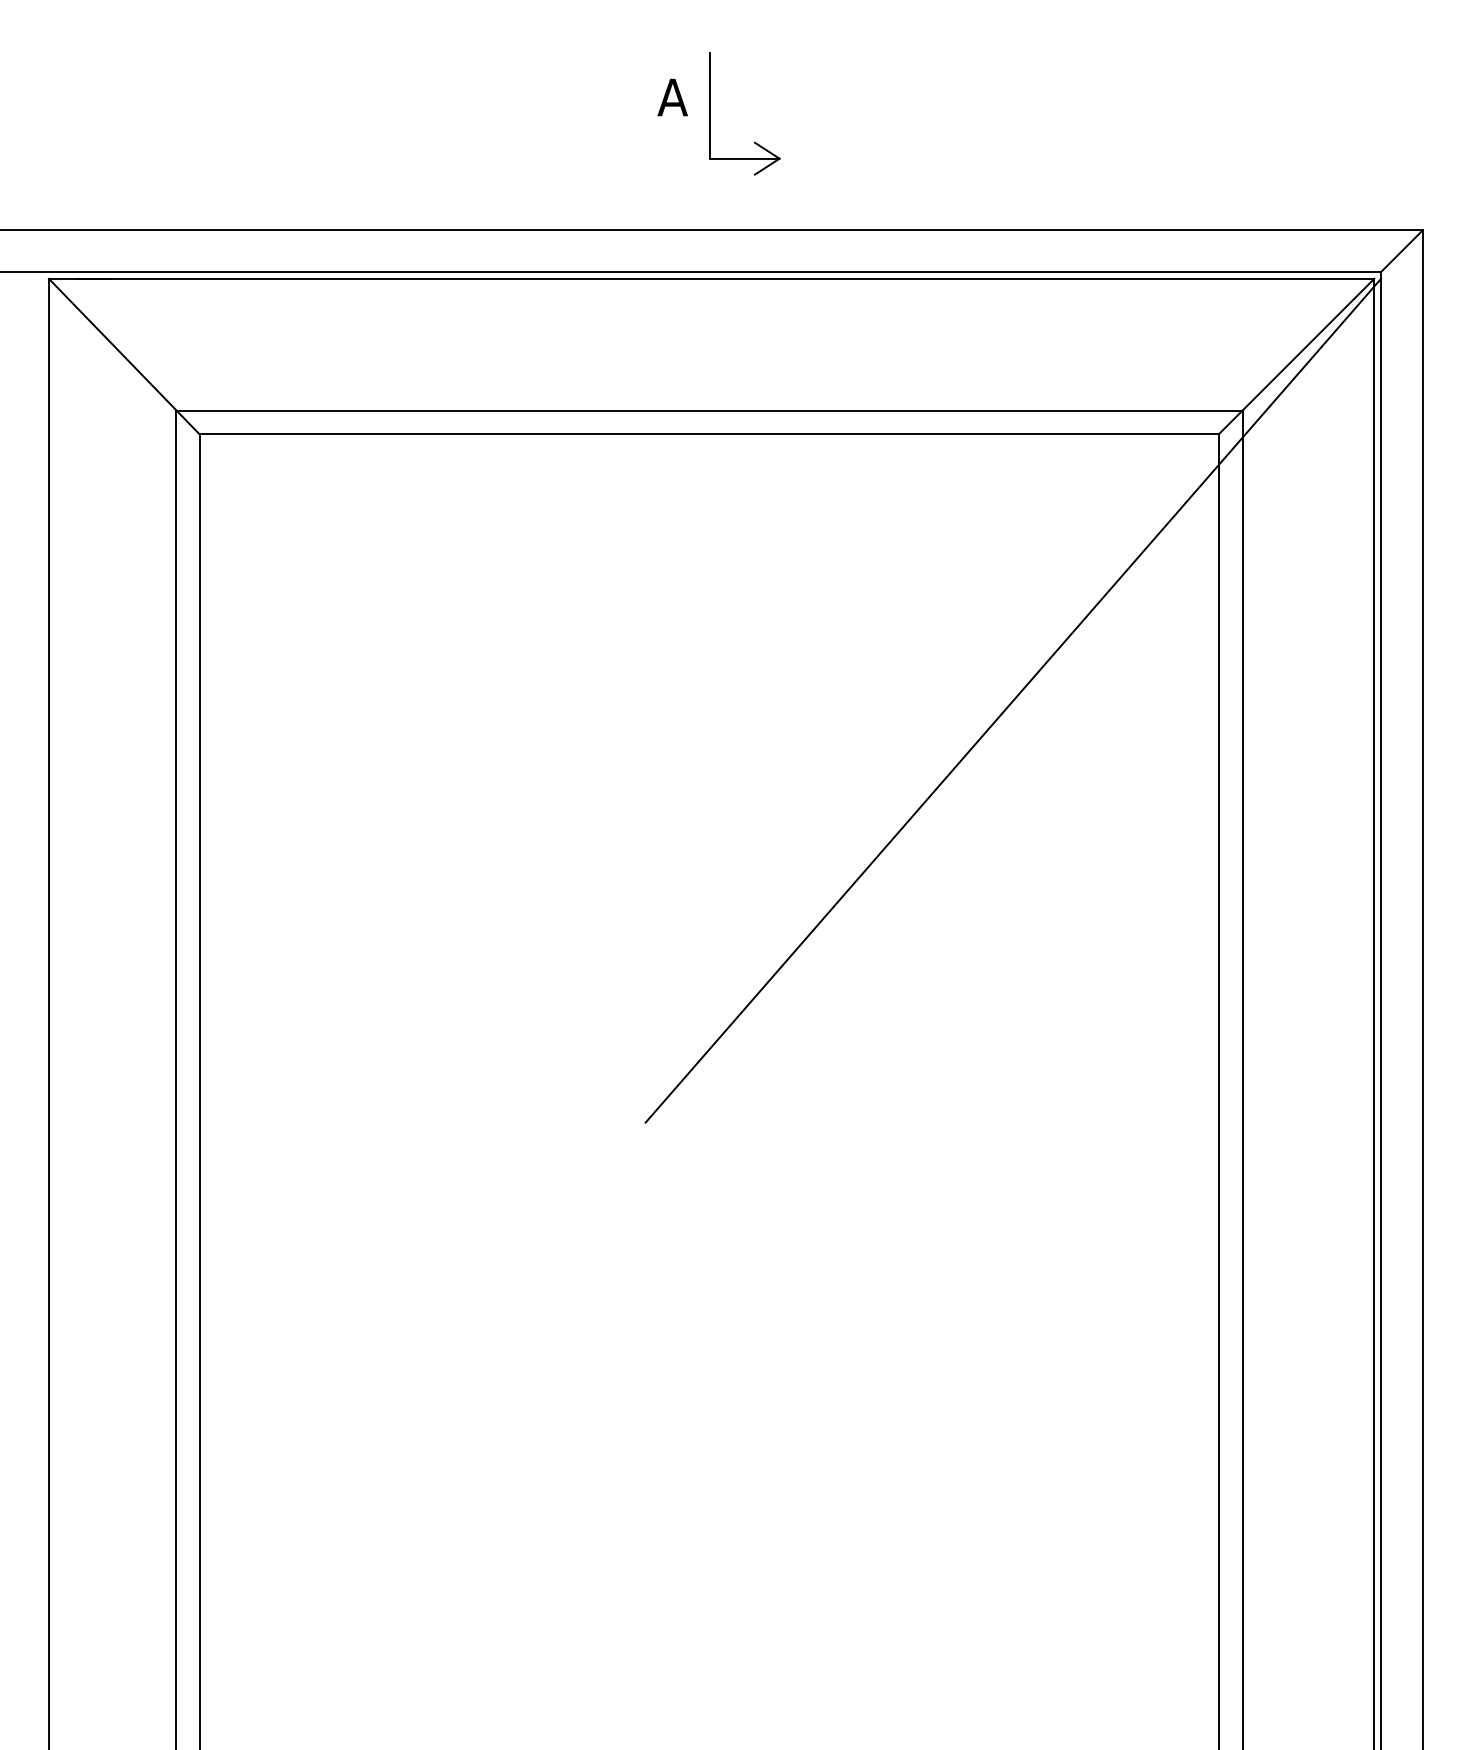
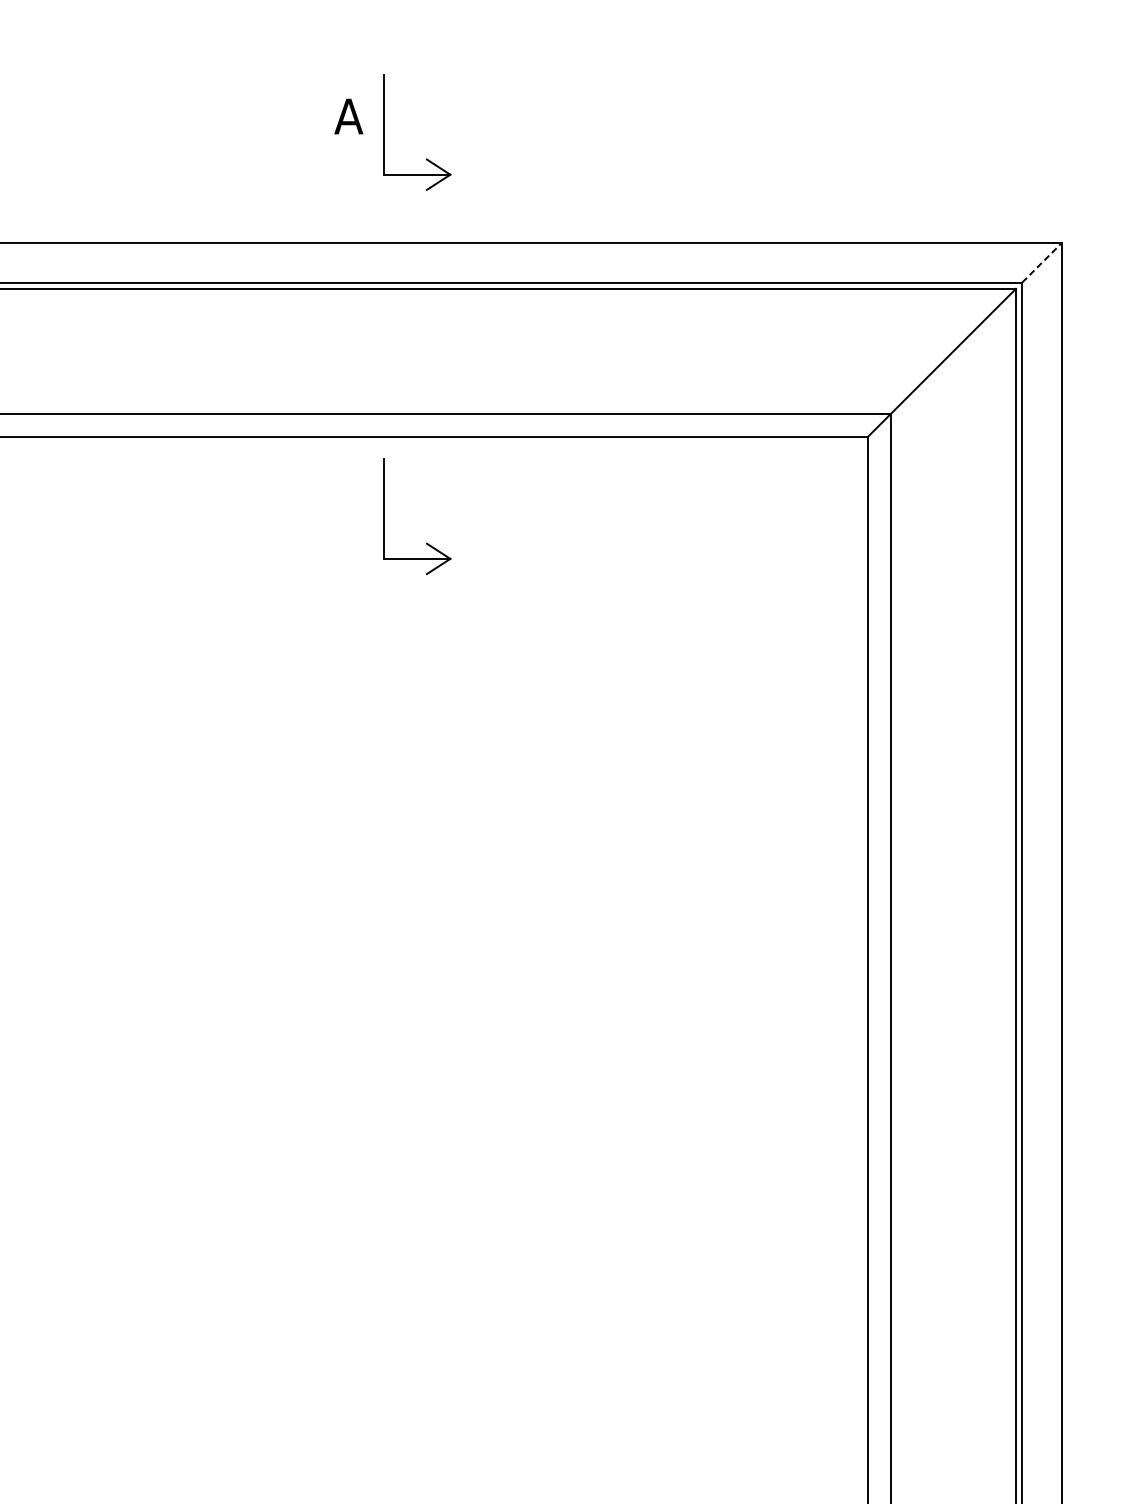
line: (1401, 251) -> (1041, 262), solid -> dashed
part: (754, 545) -> (426, 542), added
line: (1013, 700) -> (672, 689), removed

